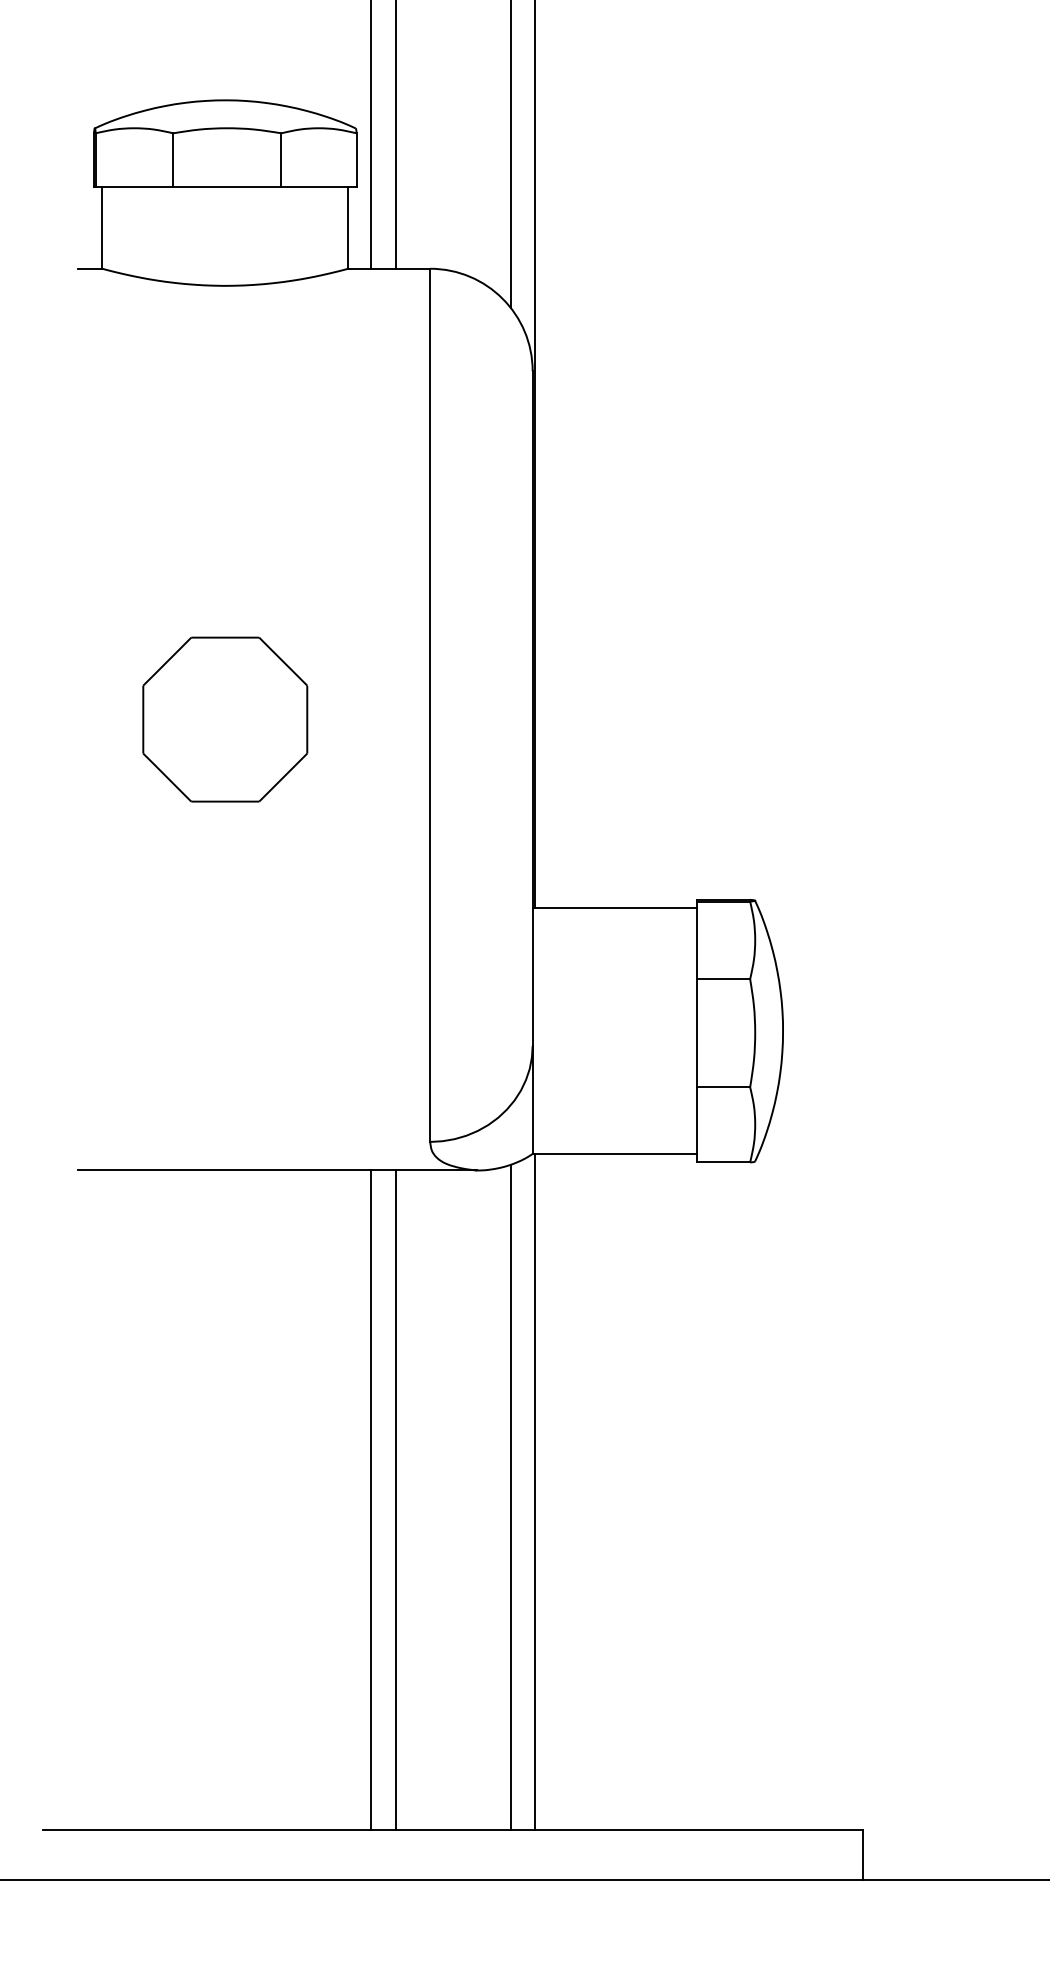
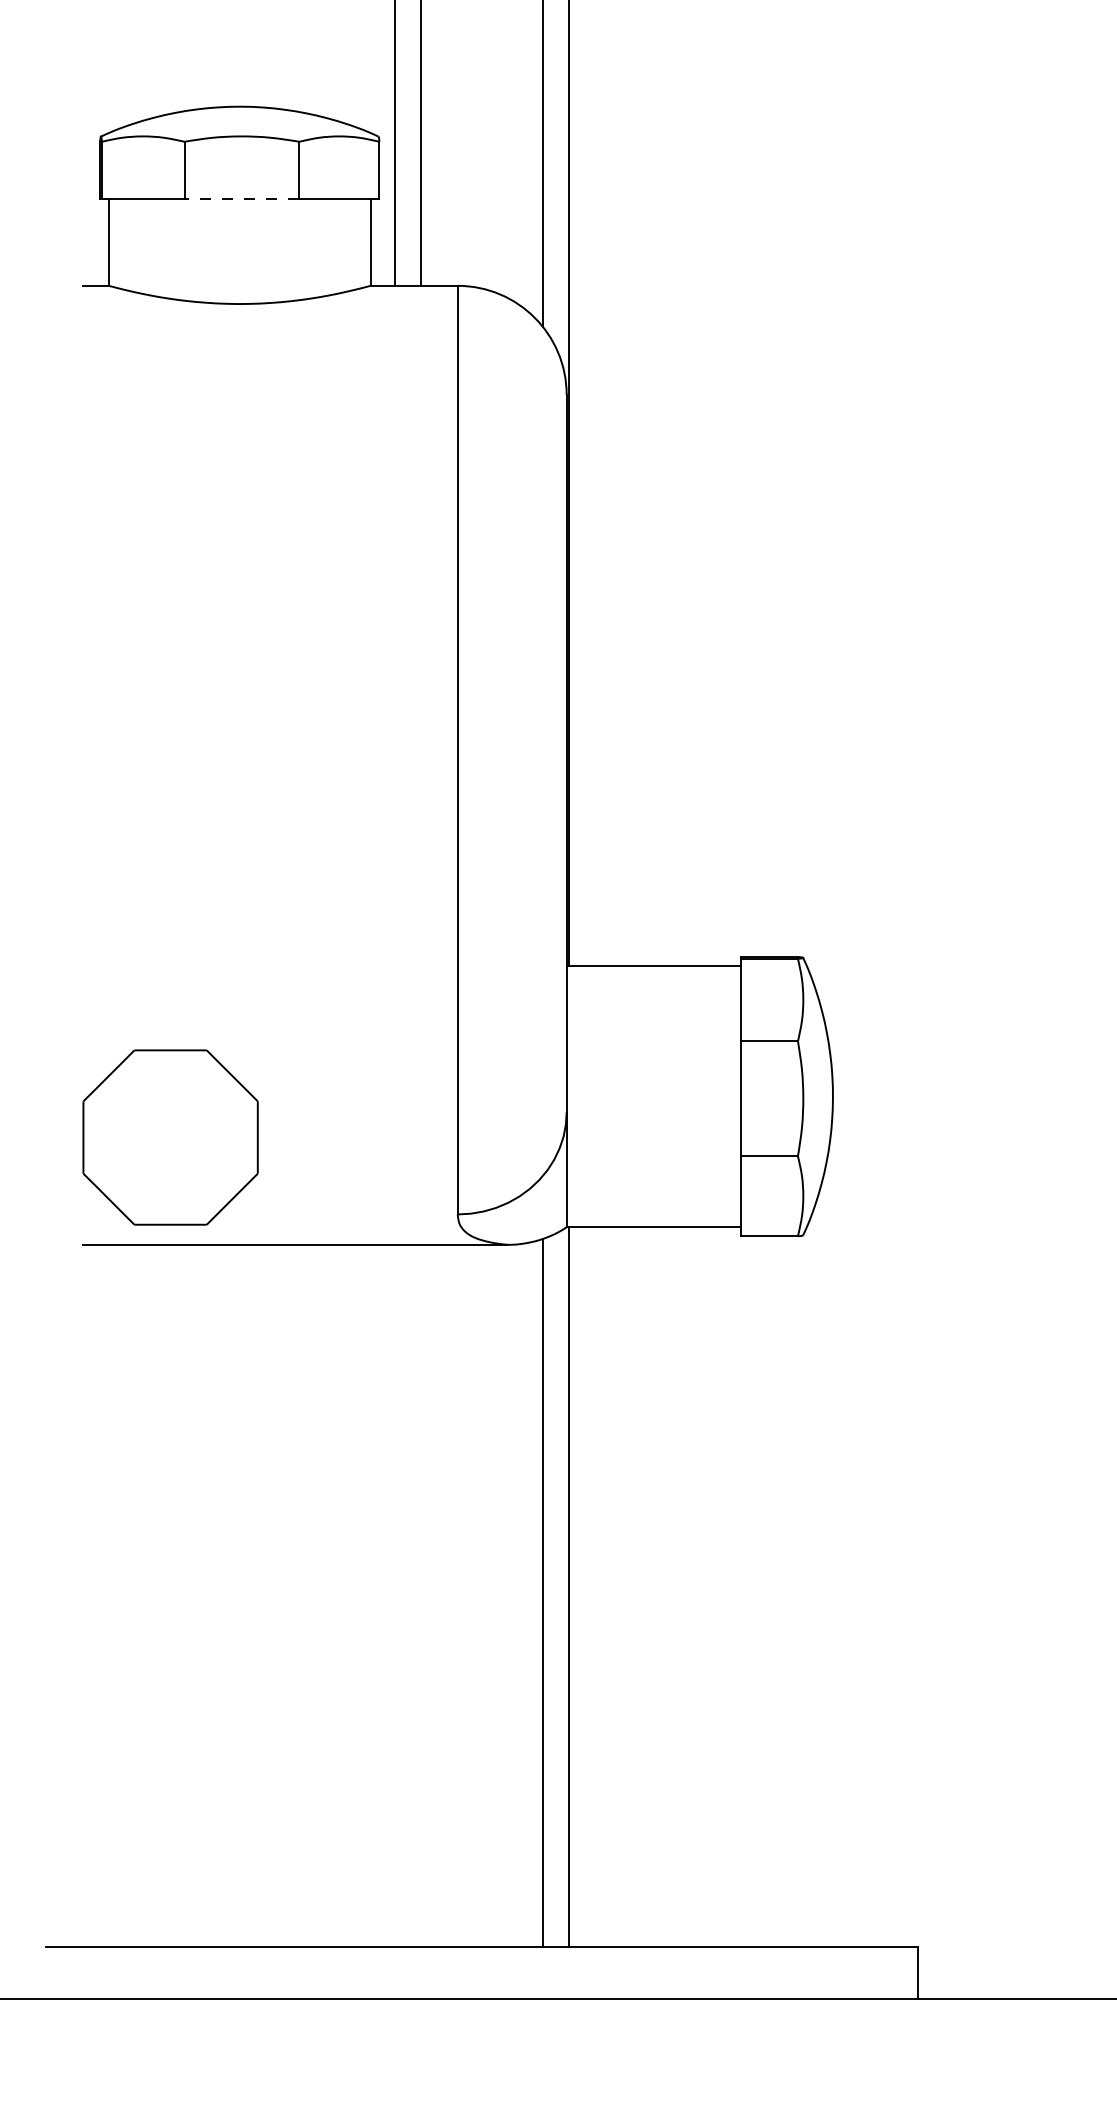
line: (226, 186) -> (241, 198), solid -> dashed
part: (225, 719) -> (170, 1137), moved
line: (371, 1500) -> (395, 1595), removed
line: (395, 1500) -> (420, 1595), removed

